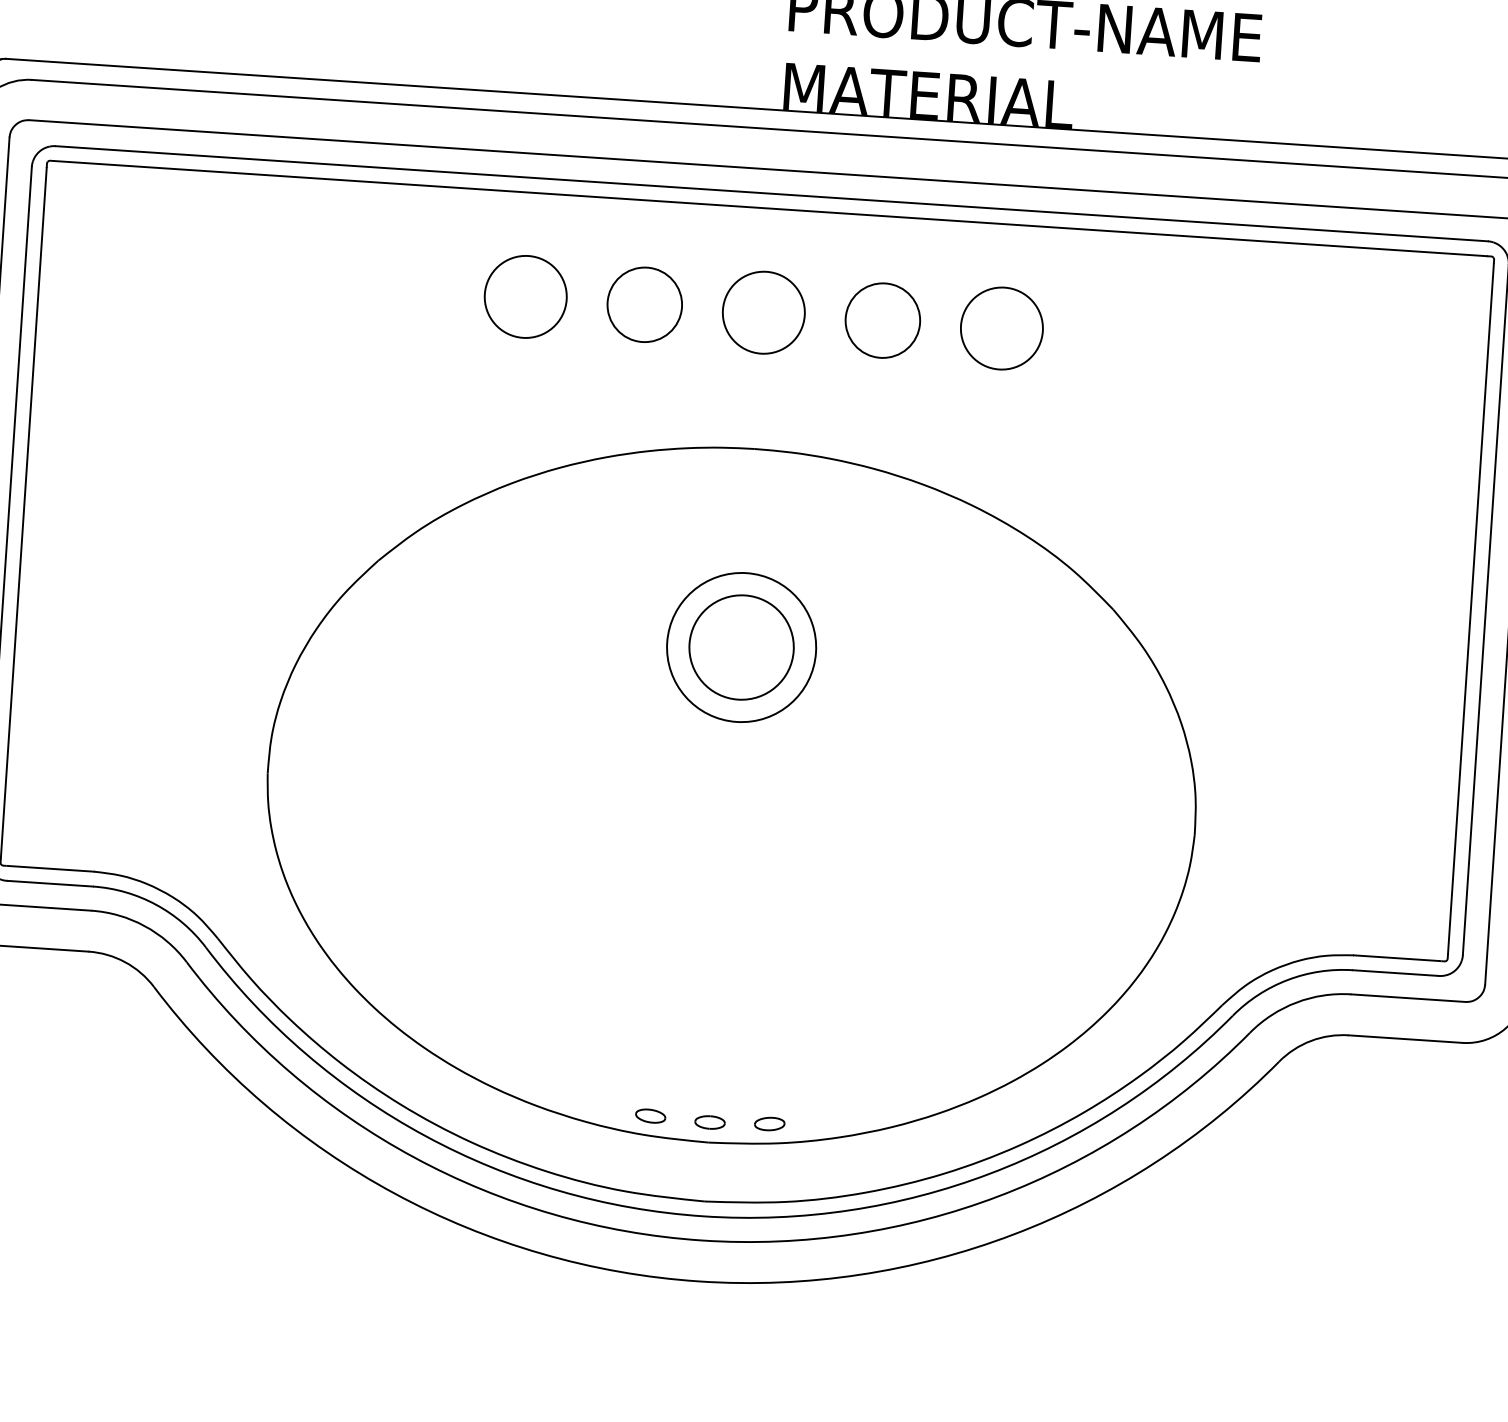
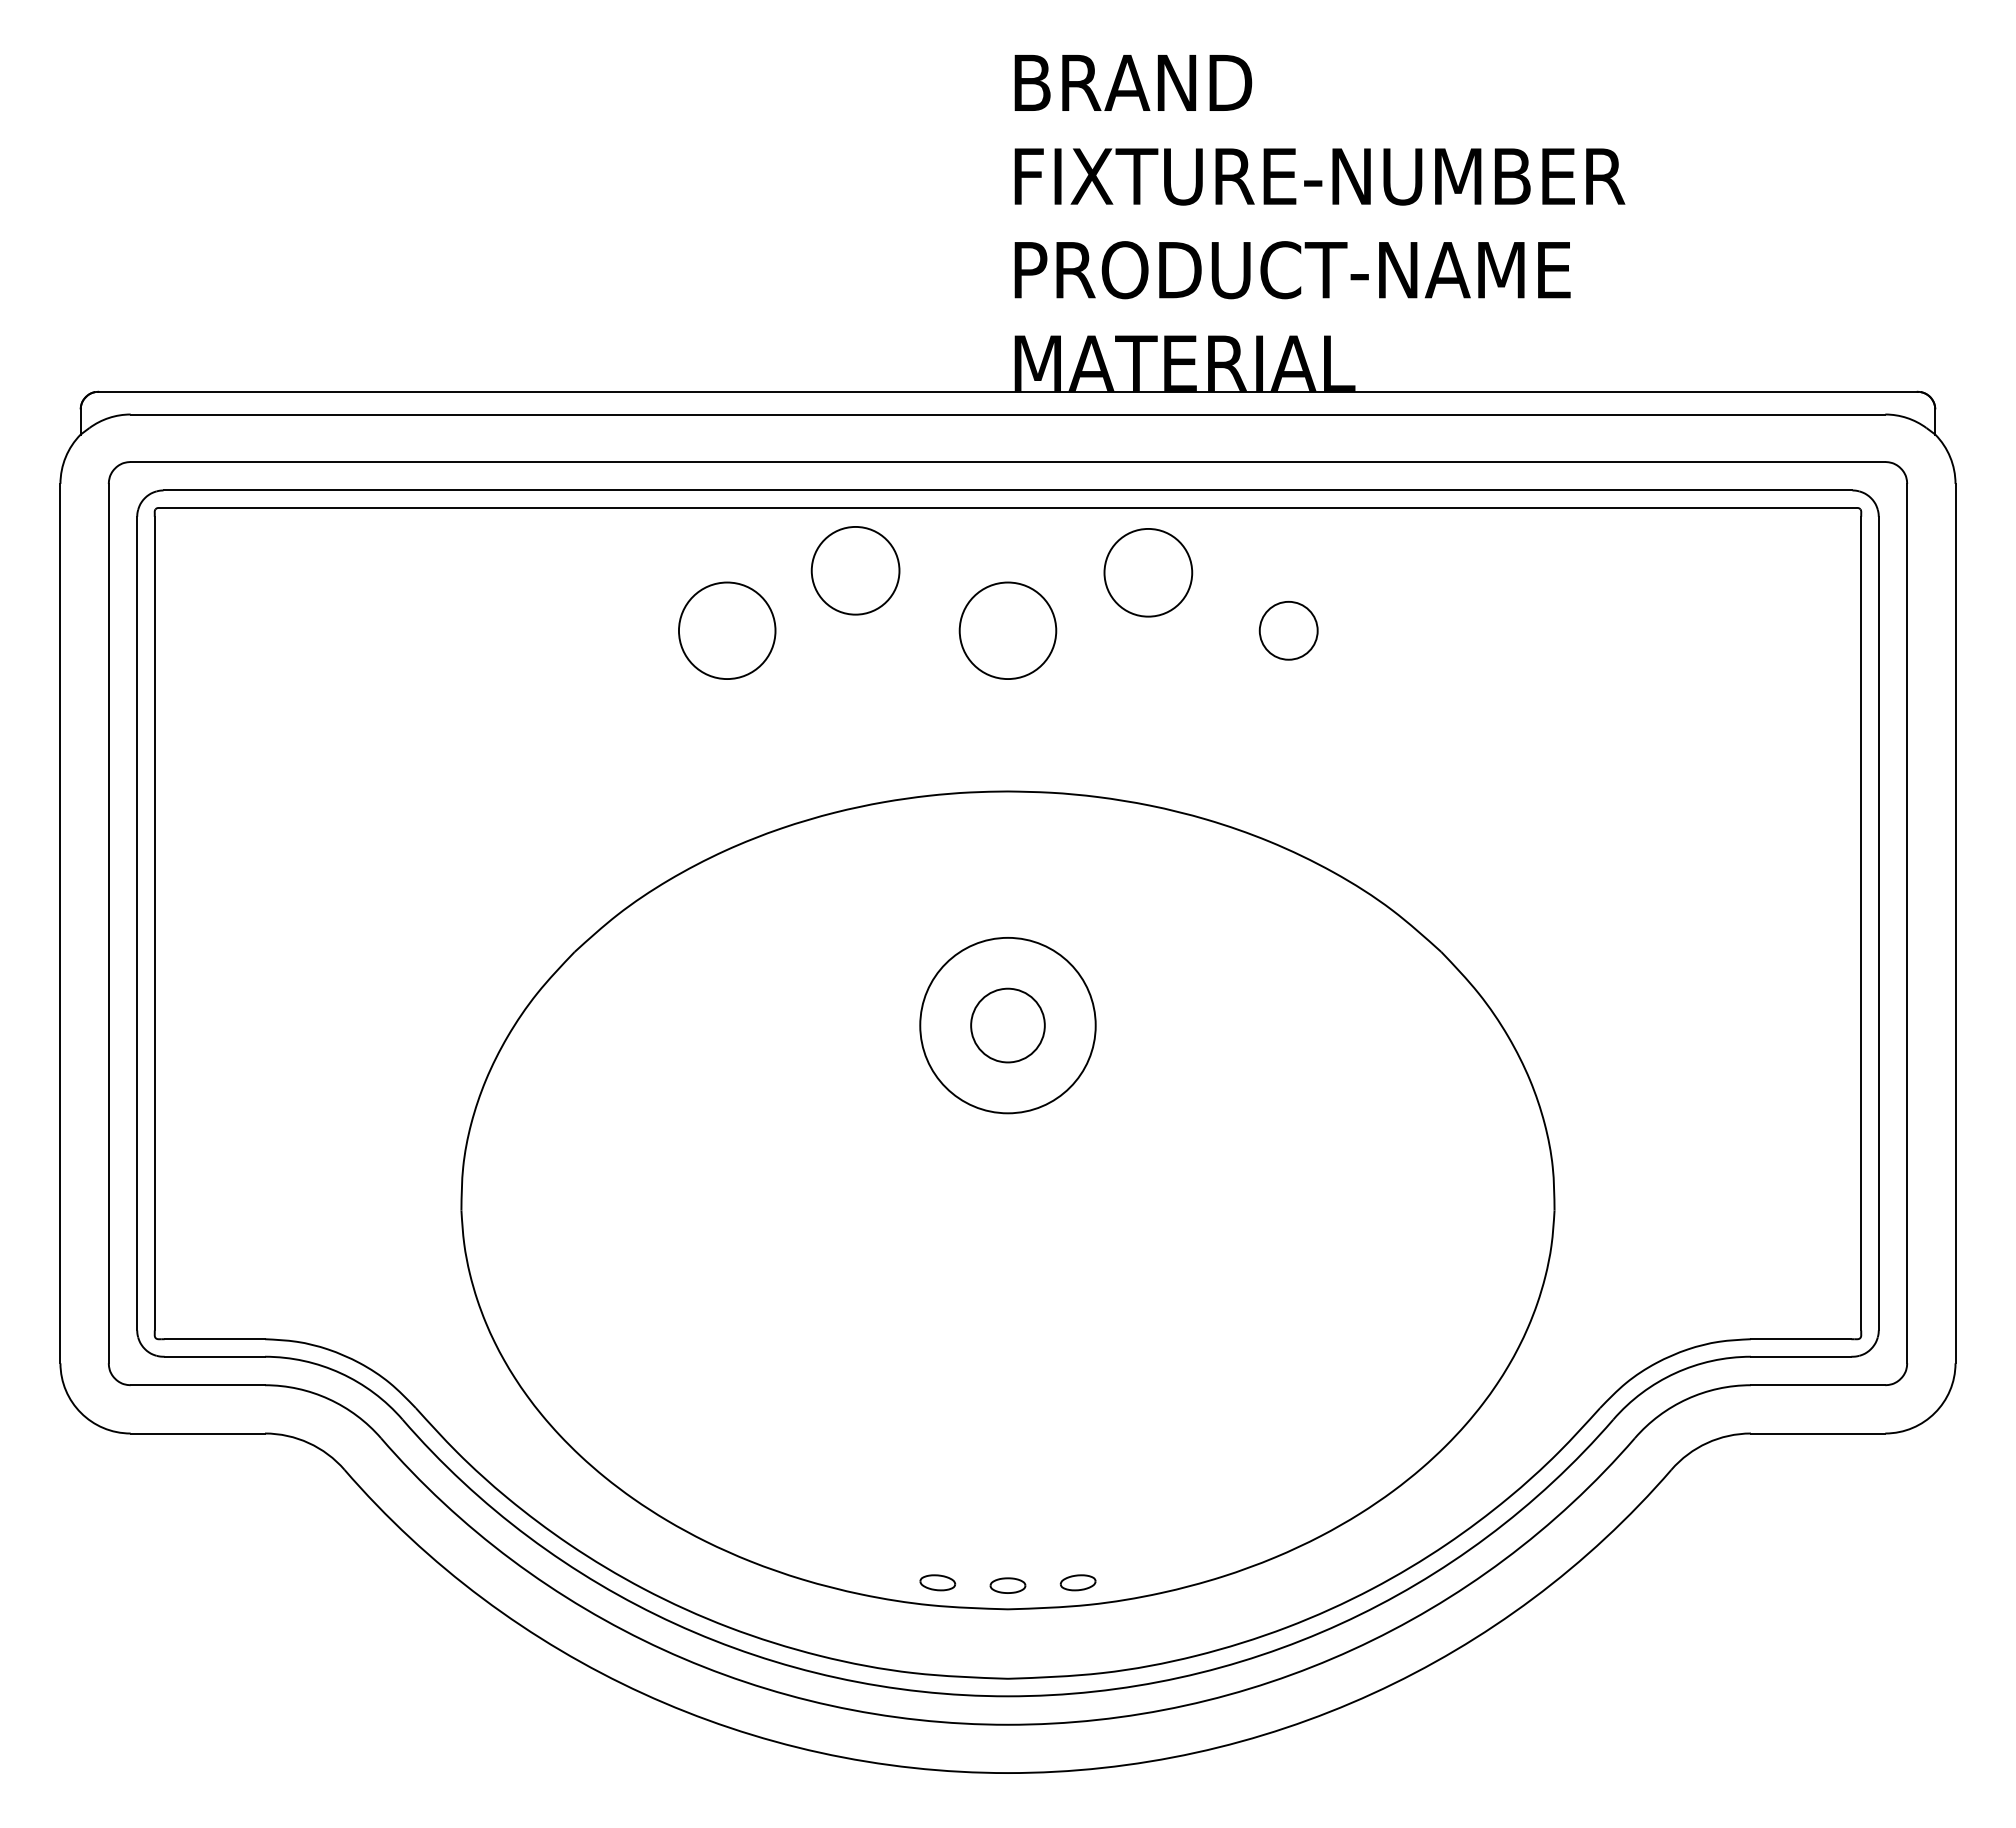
circle: (644, 304) -> (855, 570), moved
circle: (883, 320) -> (1148, 572), moved
circle: (1001, 328) -> (1288, 630), size x0.6
circle: (741, 647) -> (1007, 1025), size x0.6

